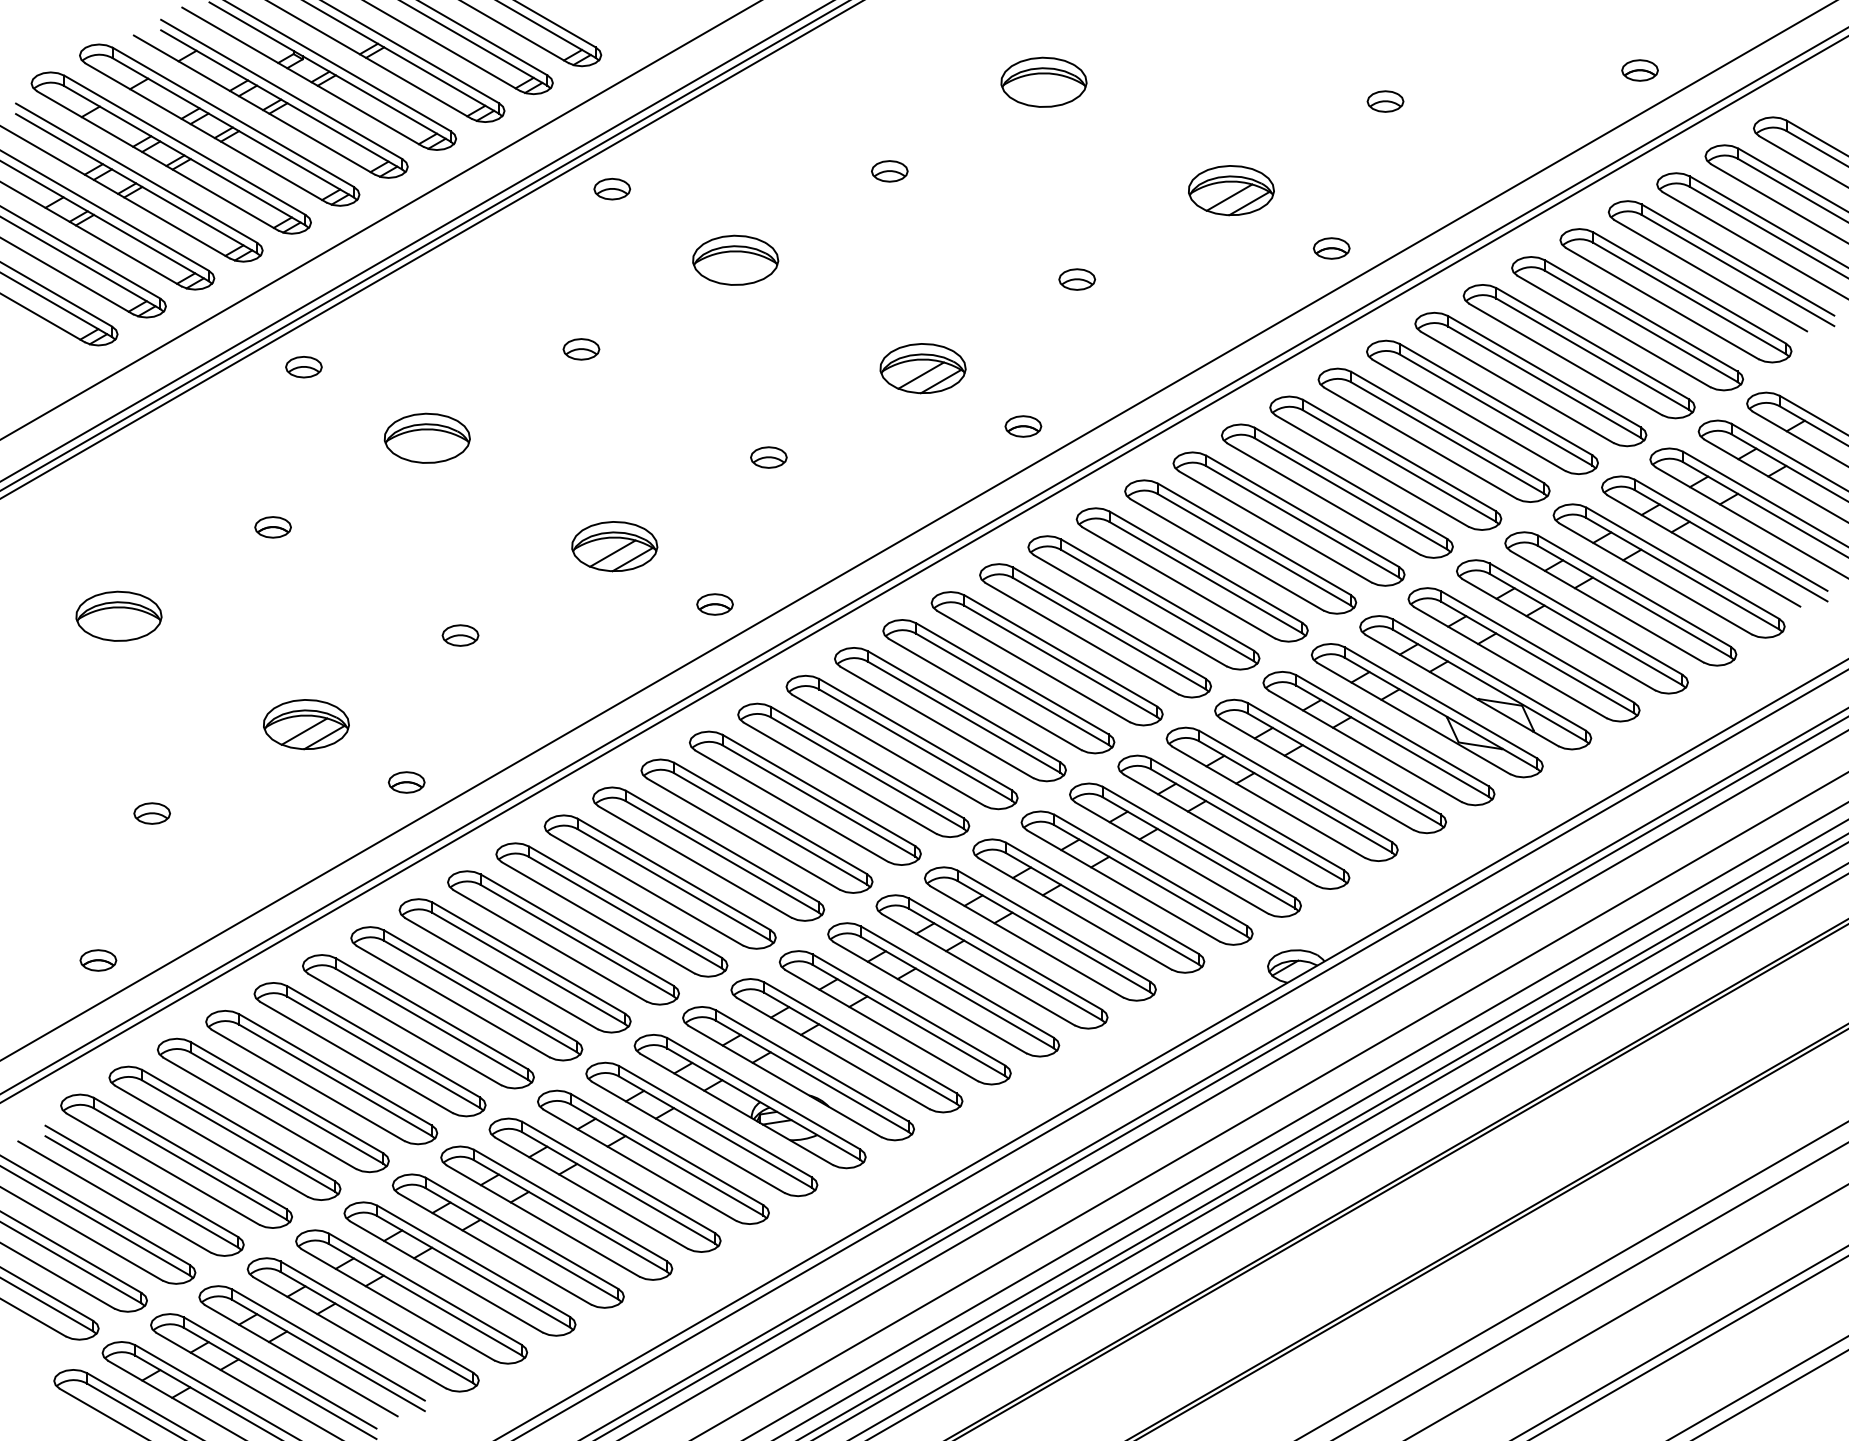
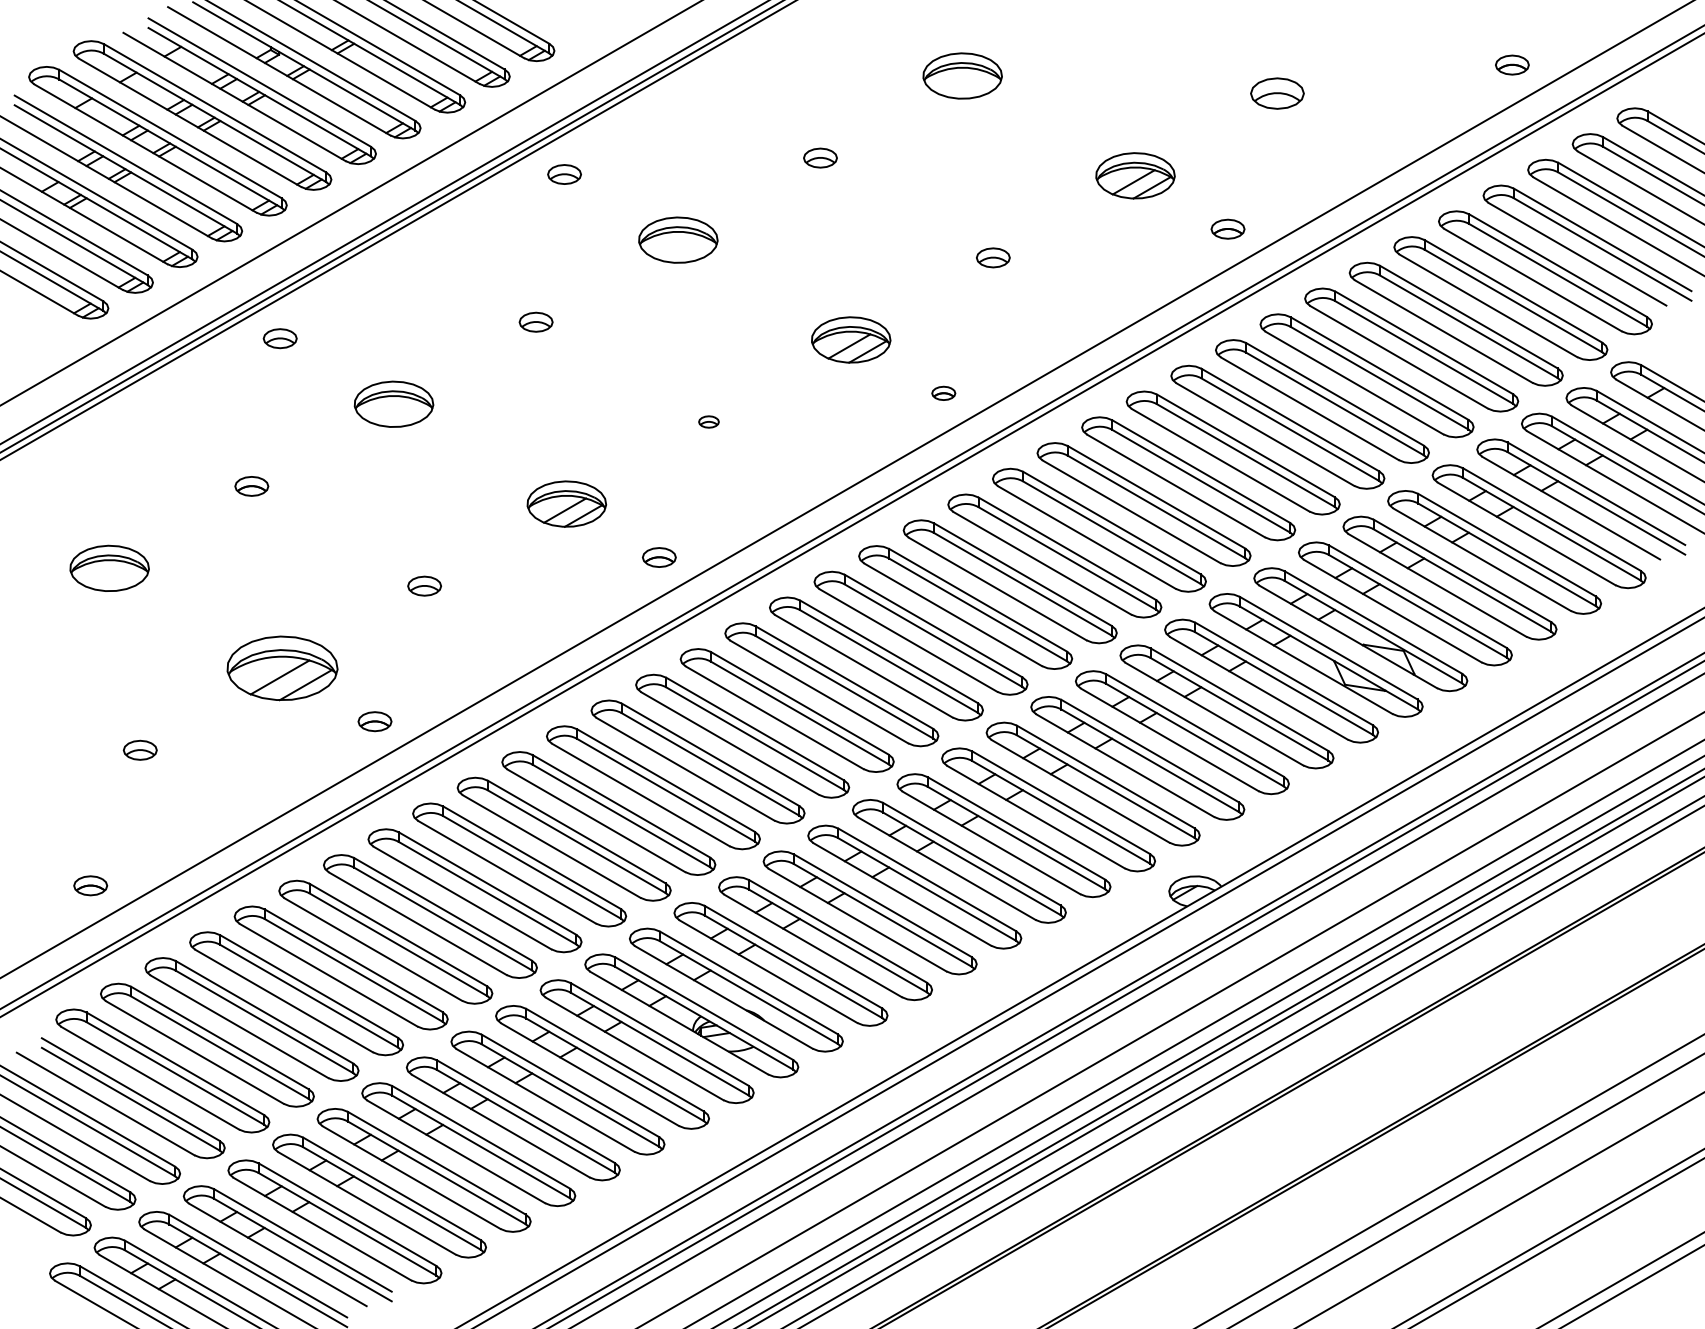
part: (1385, 101) -> (1277, 93), size x1.6
part: (1023, 426) -> (943, 393), size x0.7
part: (768, 456) -> (708, 421), size x0.6
part: (306, 723) -> (282, 667), size x1.4

